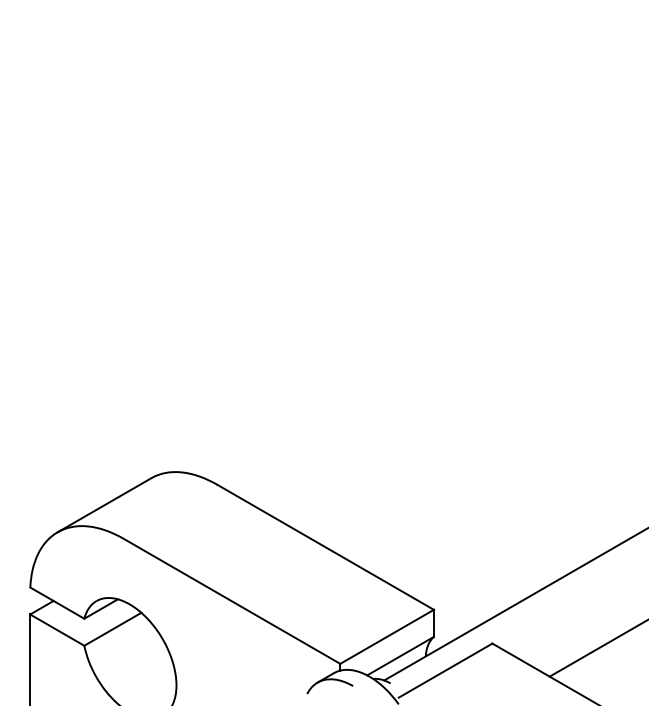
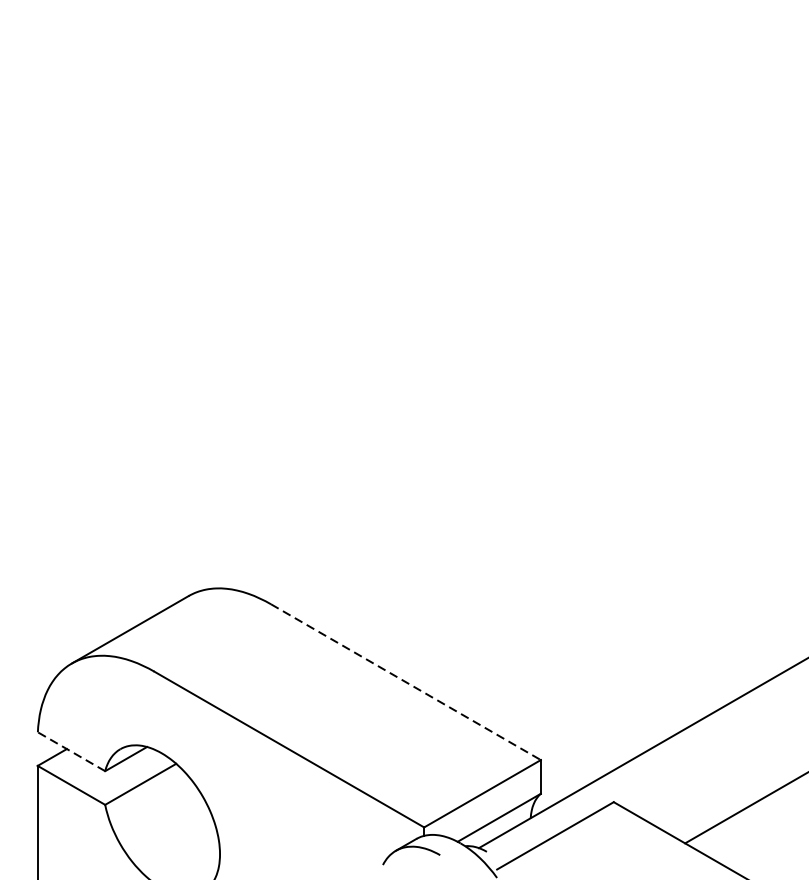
line: (325, 547) -> (405, 682), solid -> dashed
line: (56, 602) -> (70, 750), solid -> dashed

